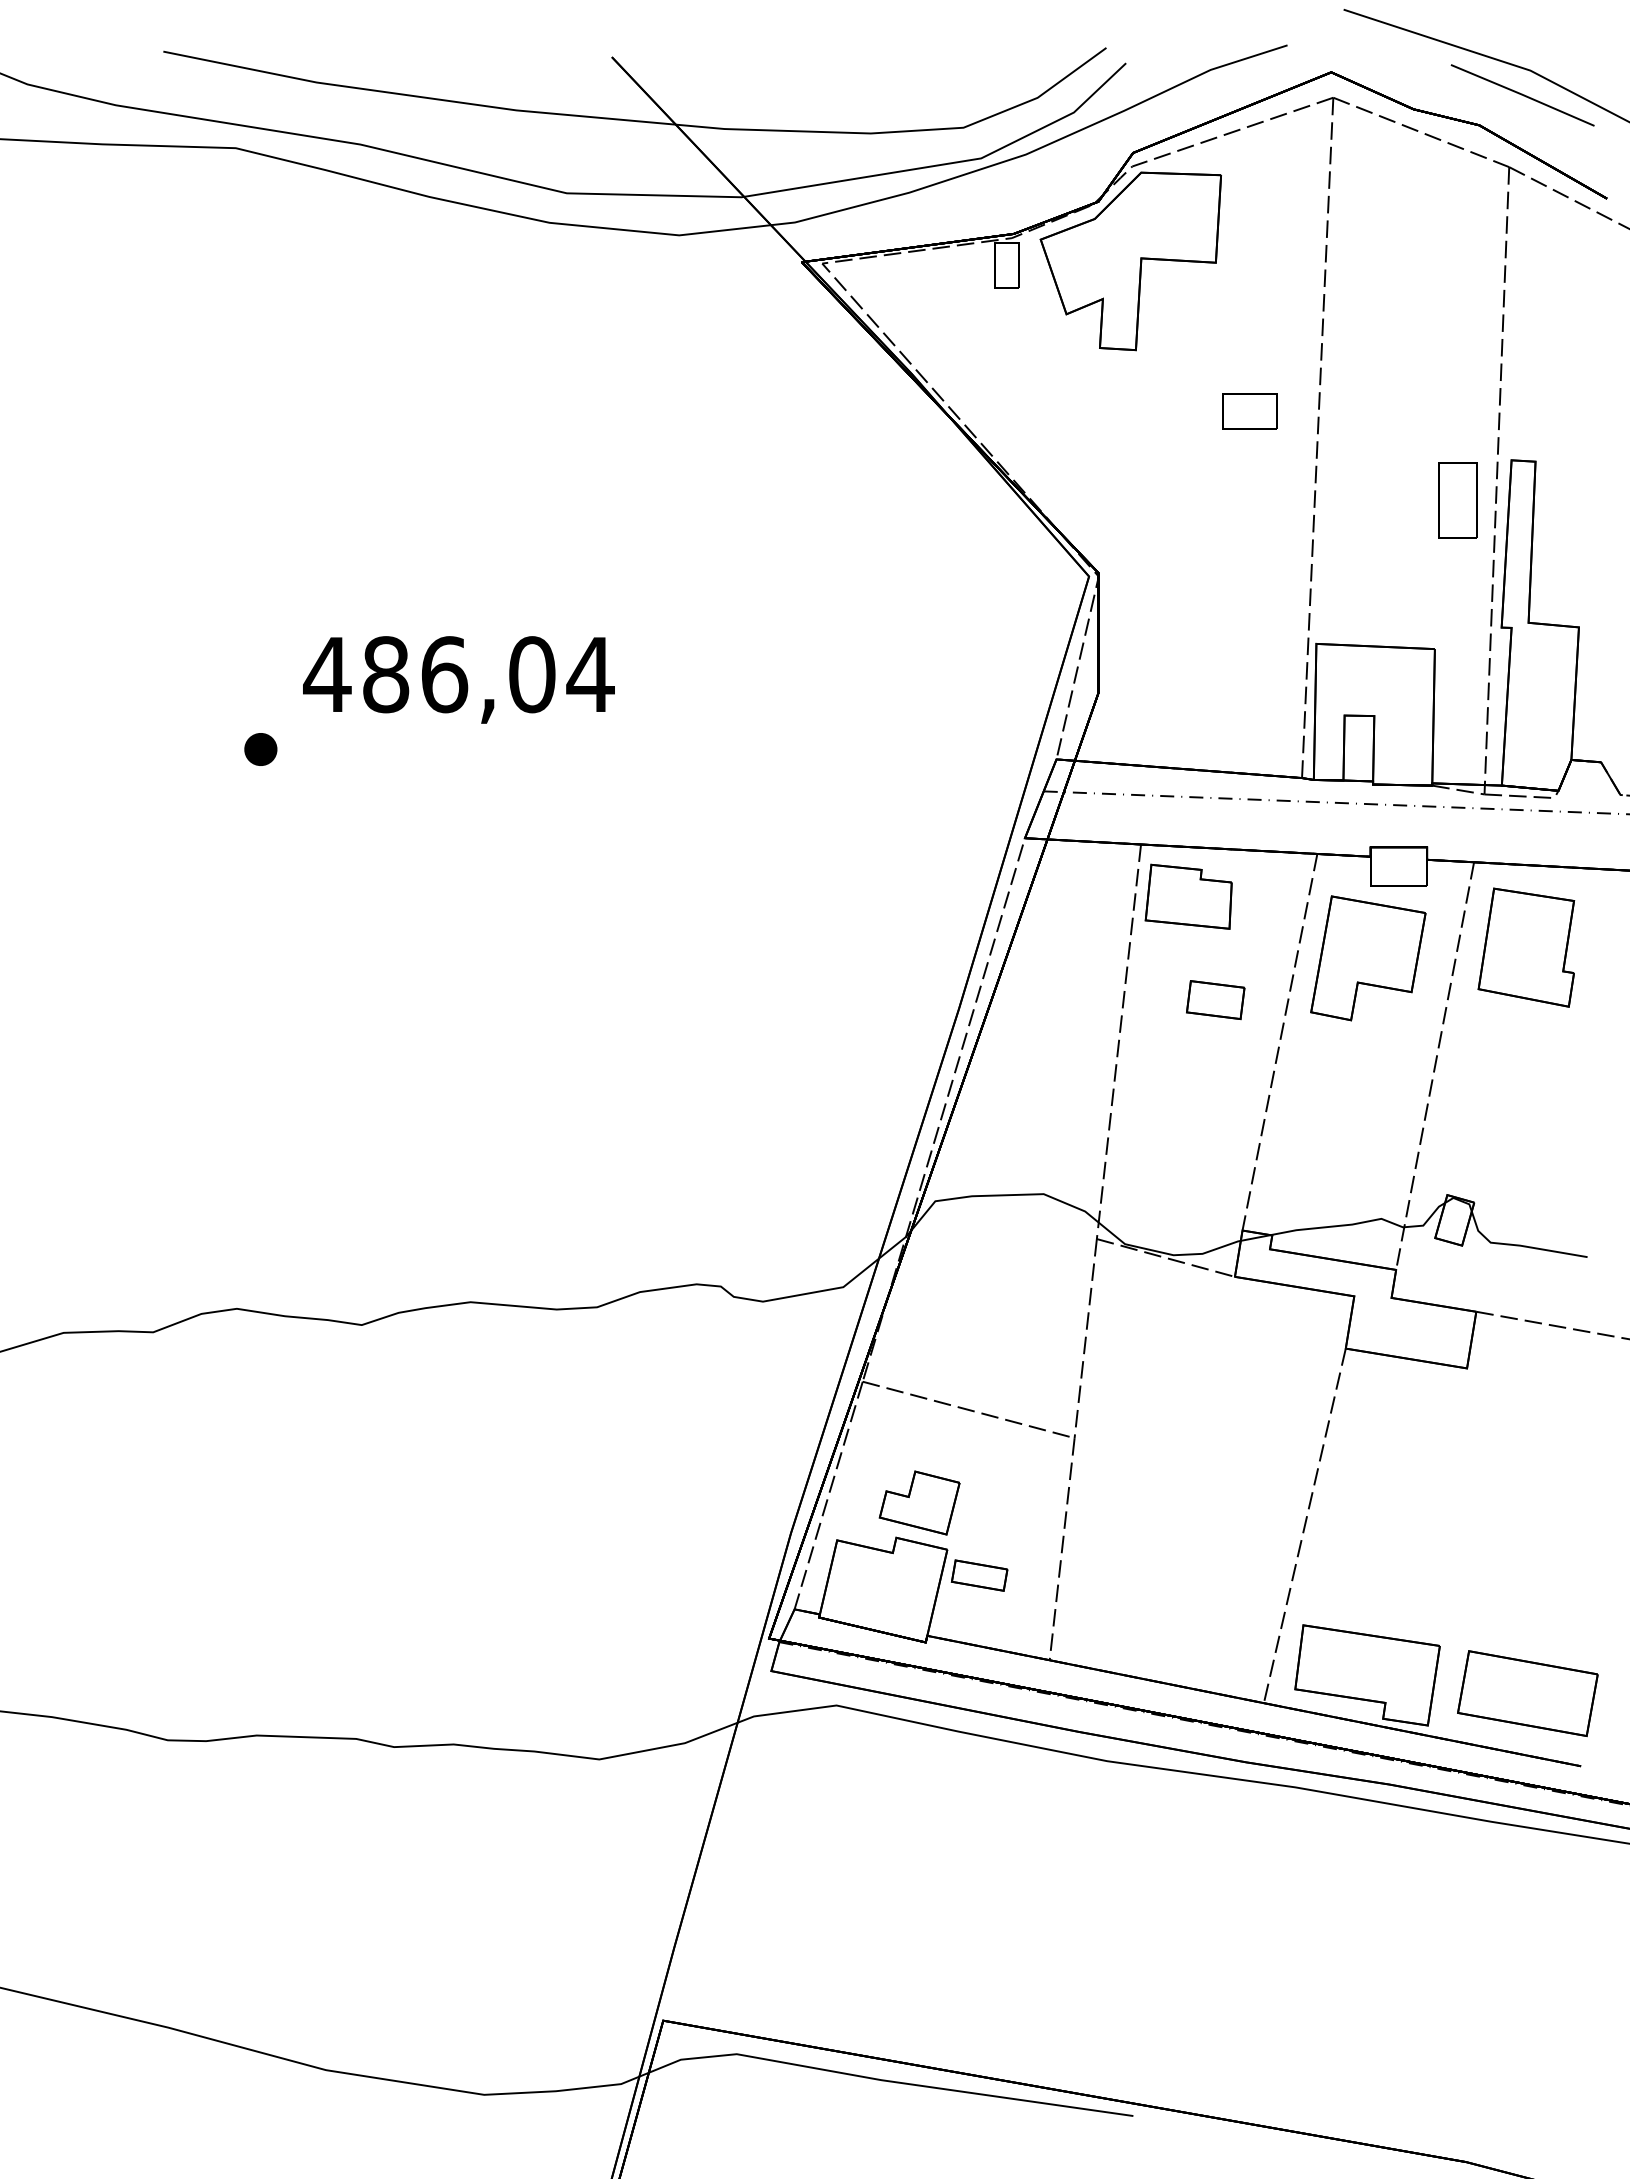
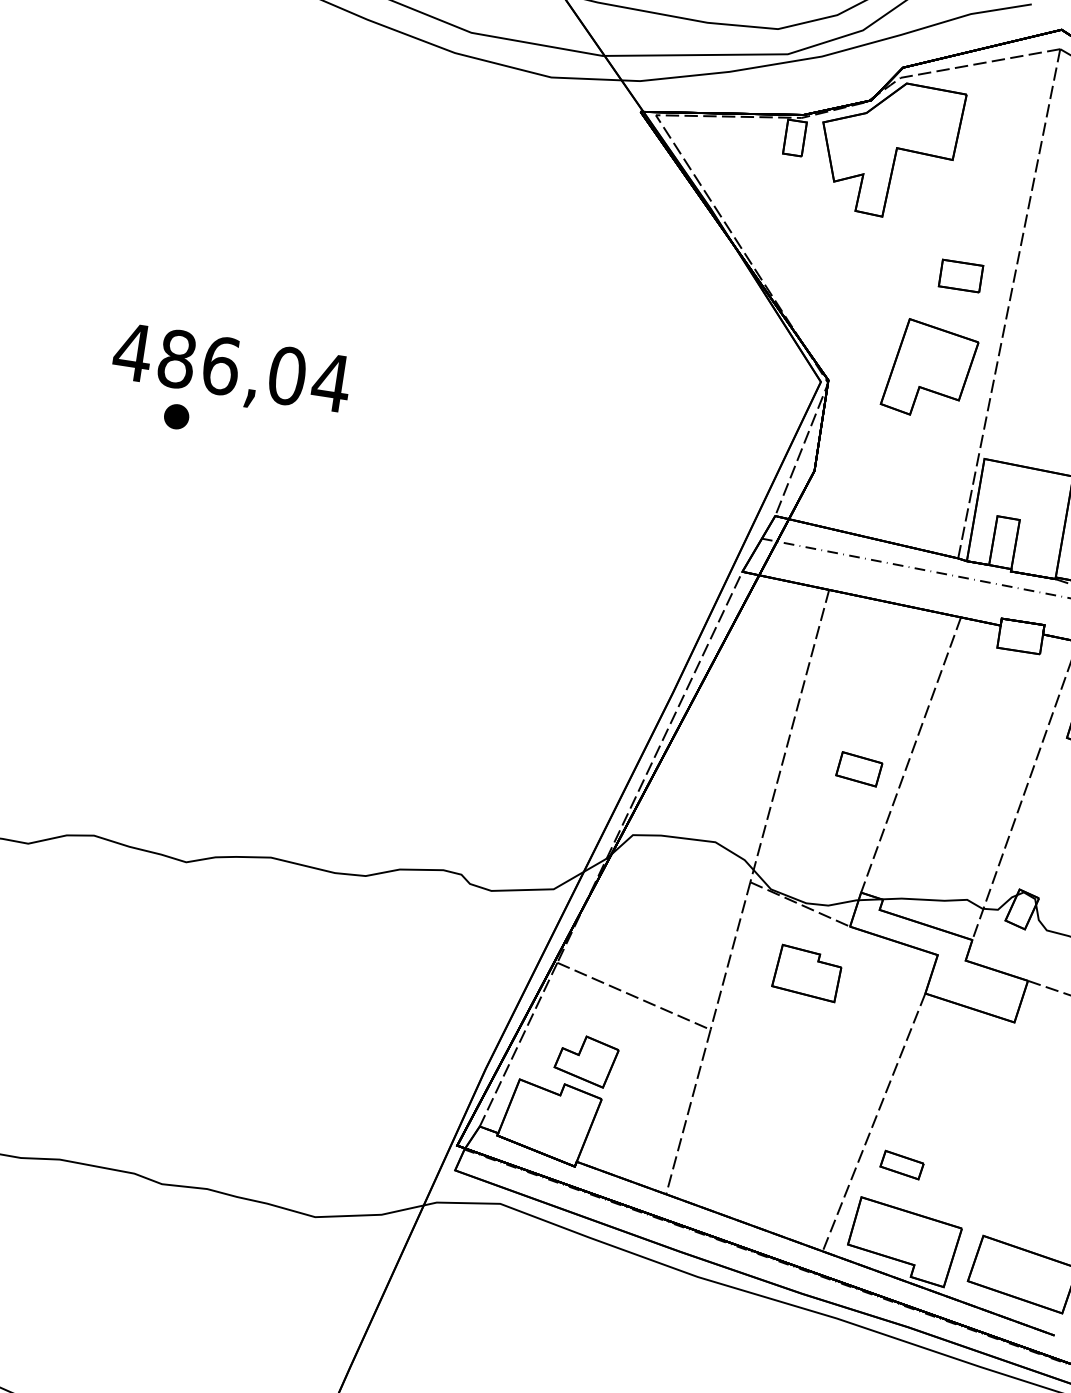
text: (458, 679) -> (231, 371), moved
part: (1188, 896) -> (807, 973), moved
part: (1368, 958) -> (930, 370), moved
part: (1215, 1000) -> (859, 769), moved
part: (979, 1575) -> (901, 1165), moved

